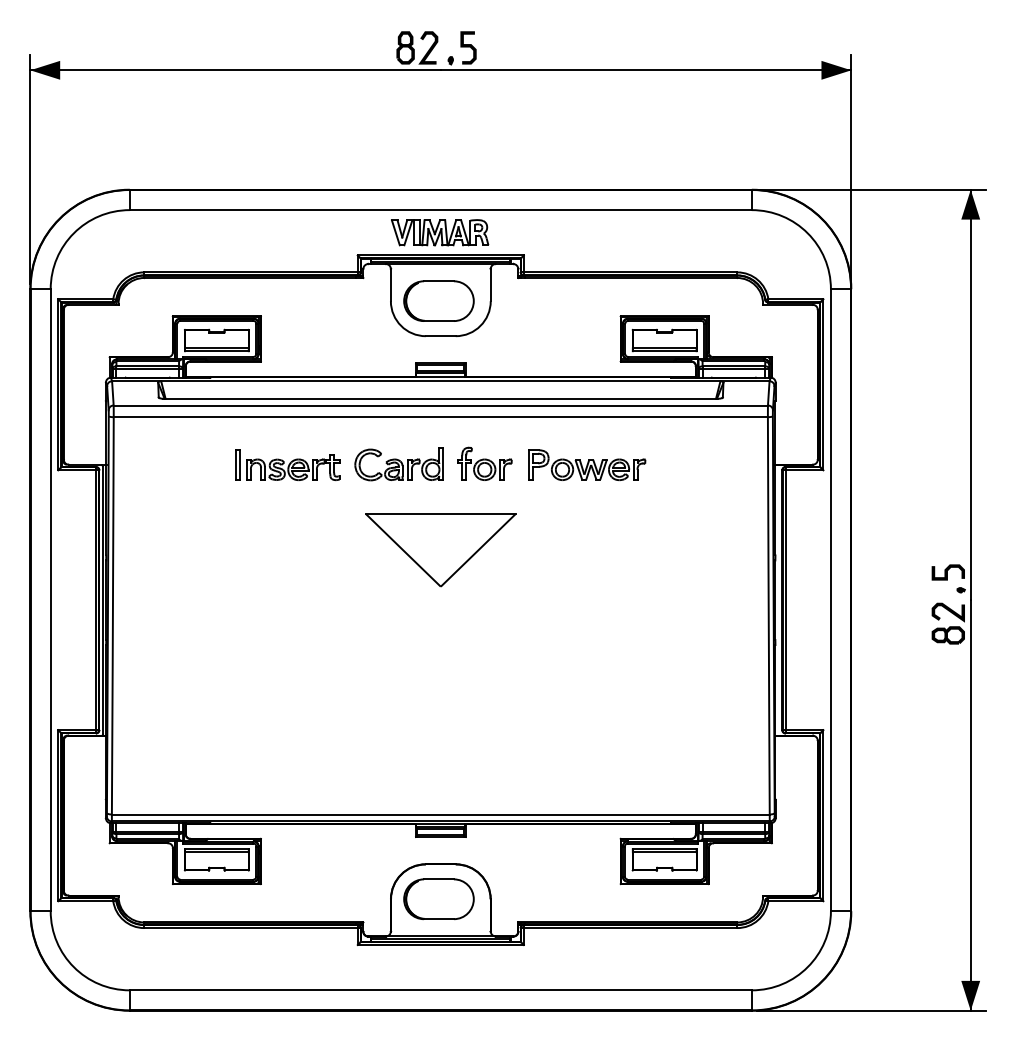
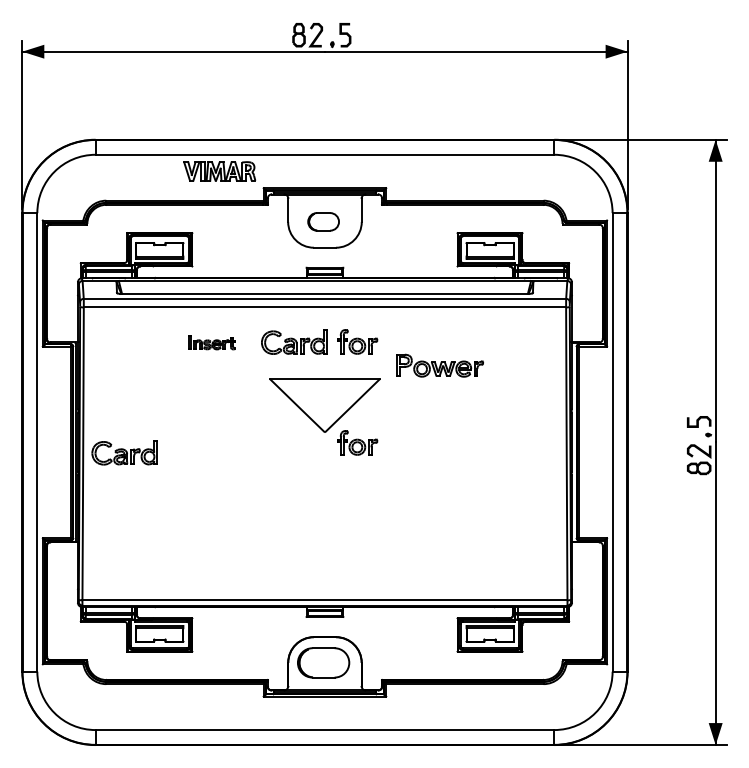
part: (440, 232) -> (220, 171), moved
part: (438, 300) -> (323, 221), size x0.6
part: (287, 464) -> (211, 342), size x0.6
part: (587, 464) -> (440, 365), moved
part: (484, 600) -> (357, 442), added
part: (168, 614) -> (124, 452), added

